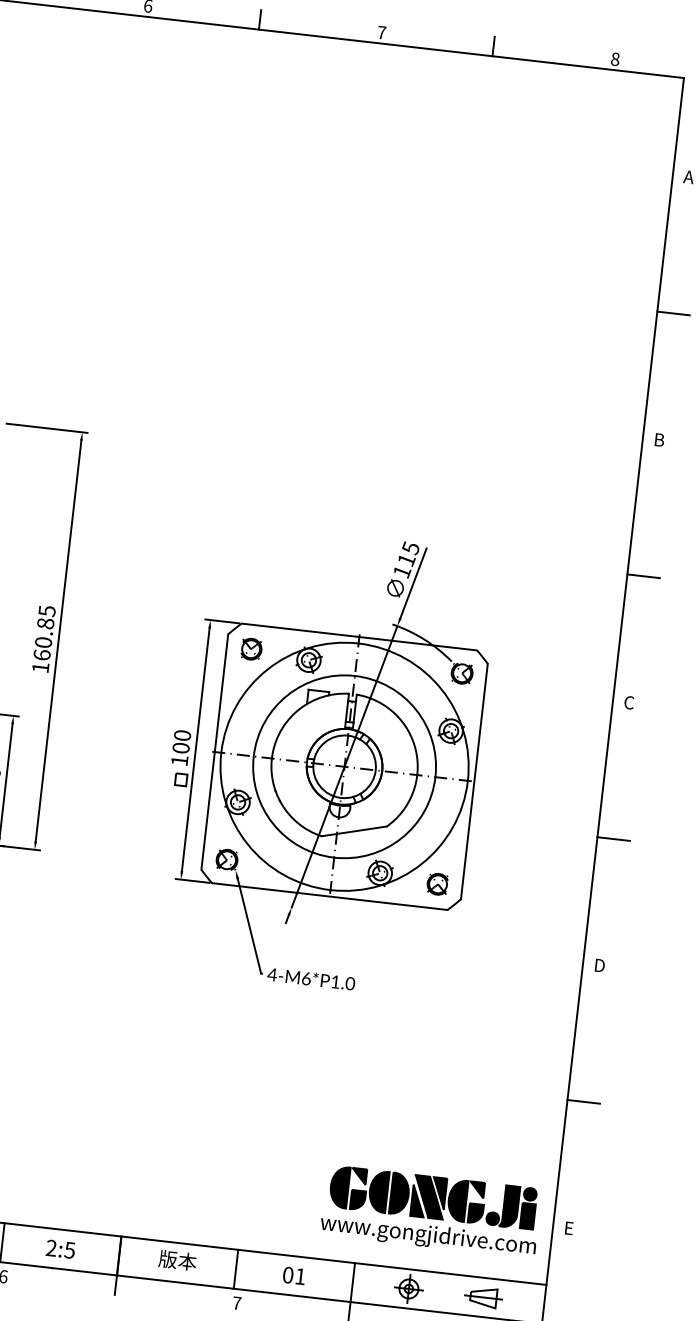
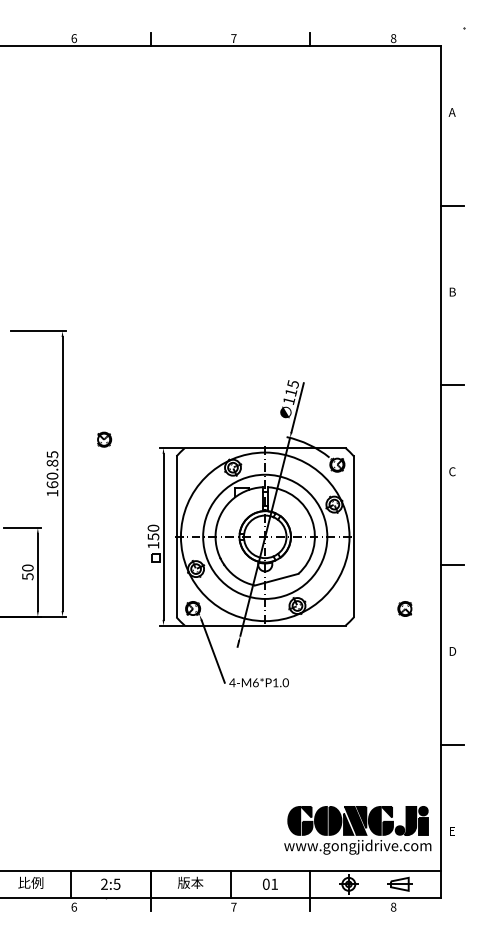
part: (251, 648) -> (104, 439), moved
text: (181, 747) -> (153, 536), 100 -> 150
part: (436, 883) -> (404, 608), moved

